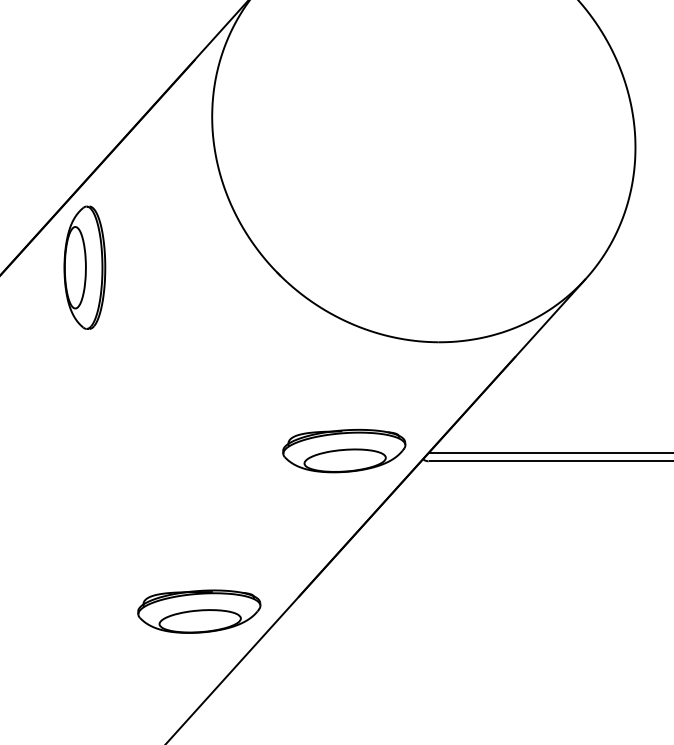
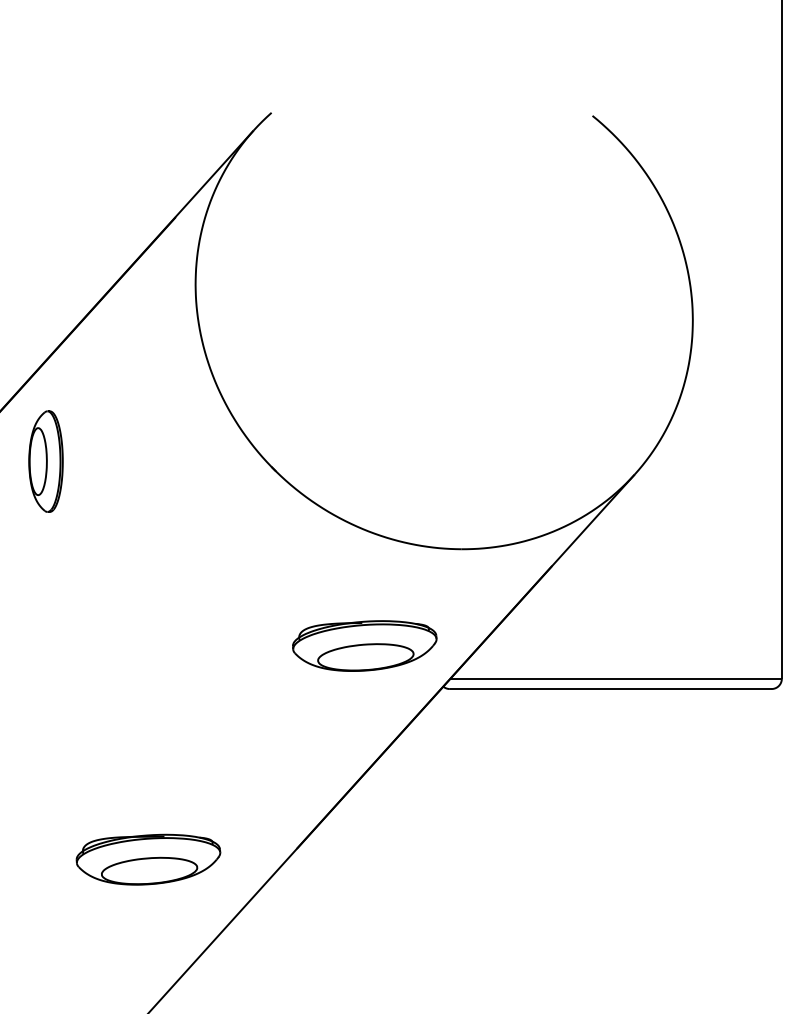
part: (84, 267) -> (45, 461), size x0.7
part: (344, 450) -> (364, 645), moved
part: (199, 611) -> (148, 859), moved

